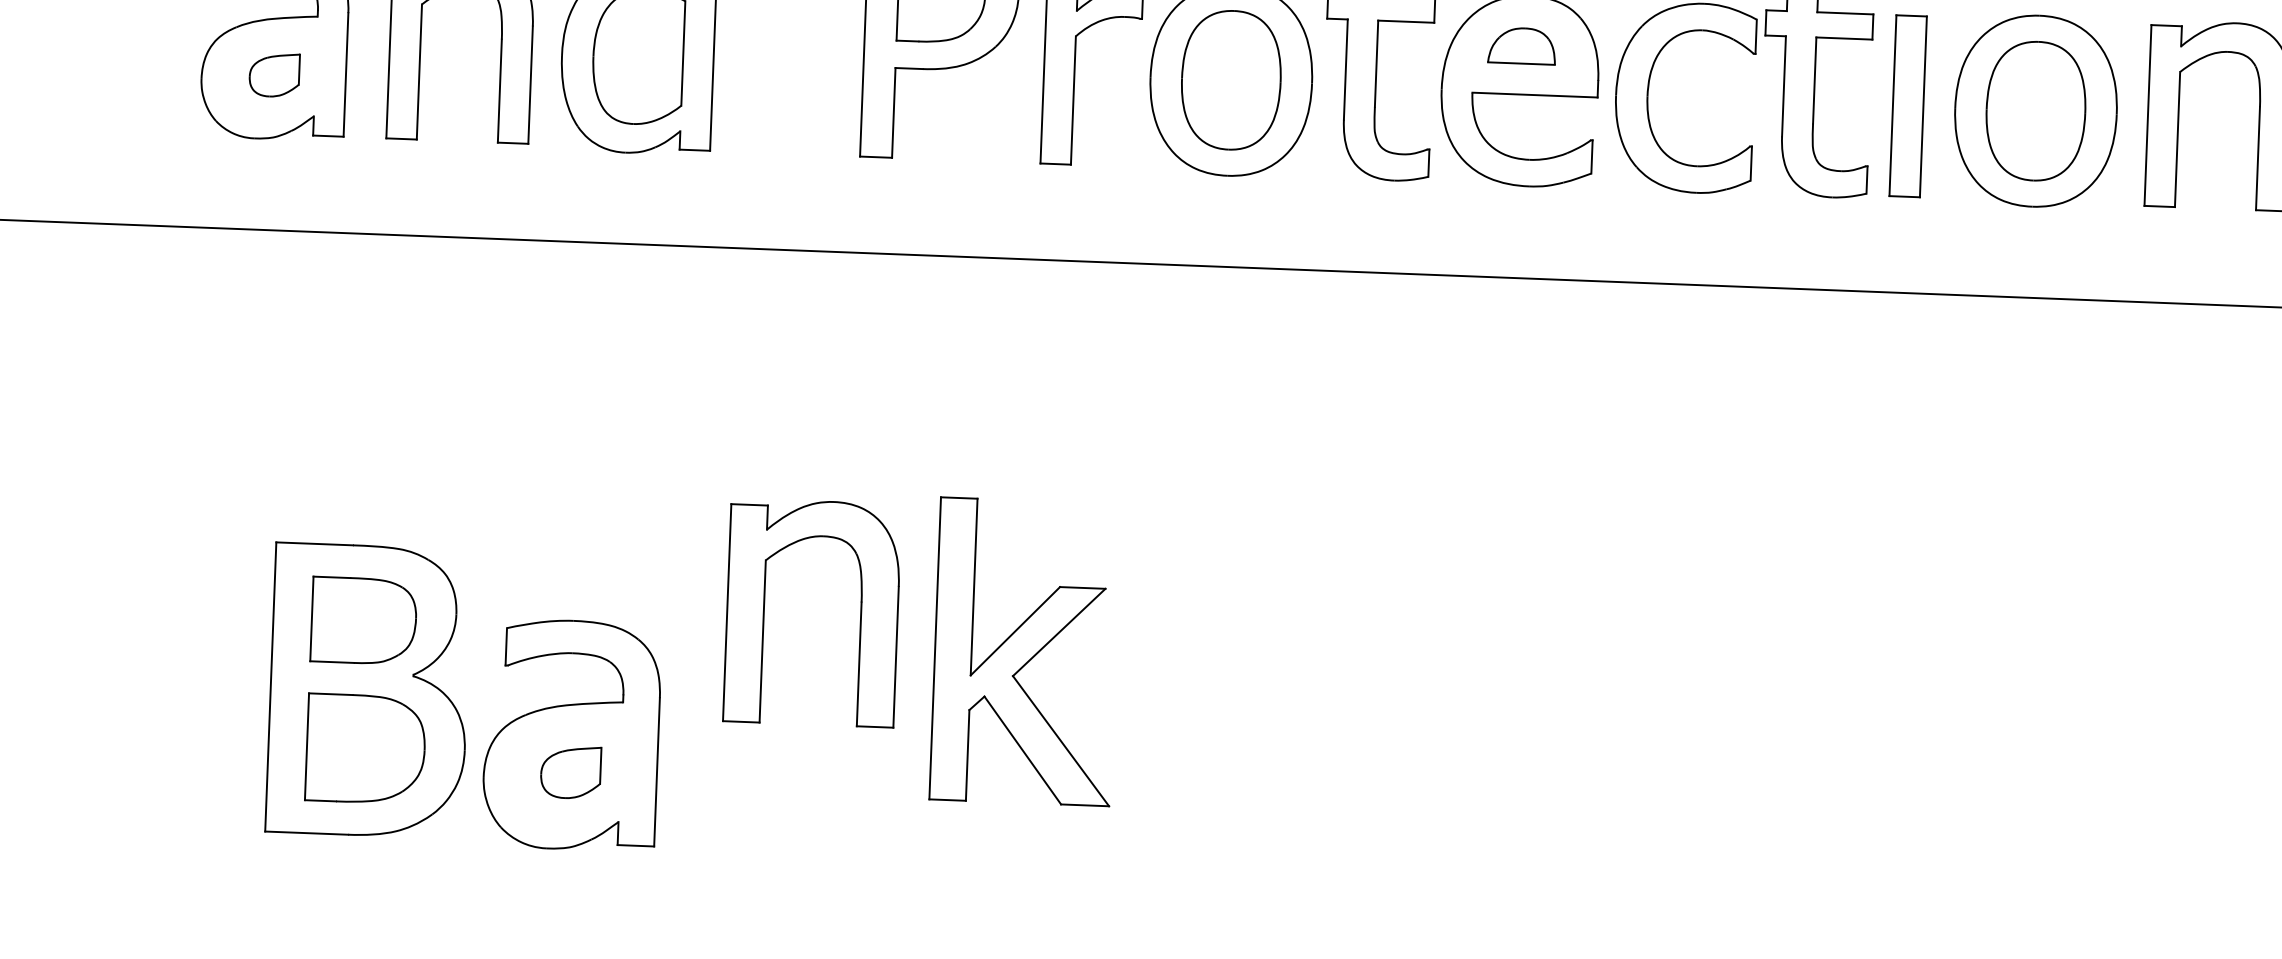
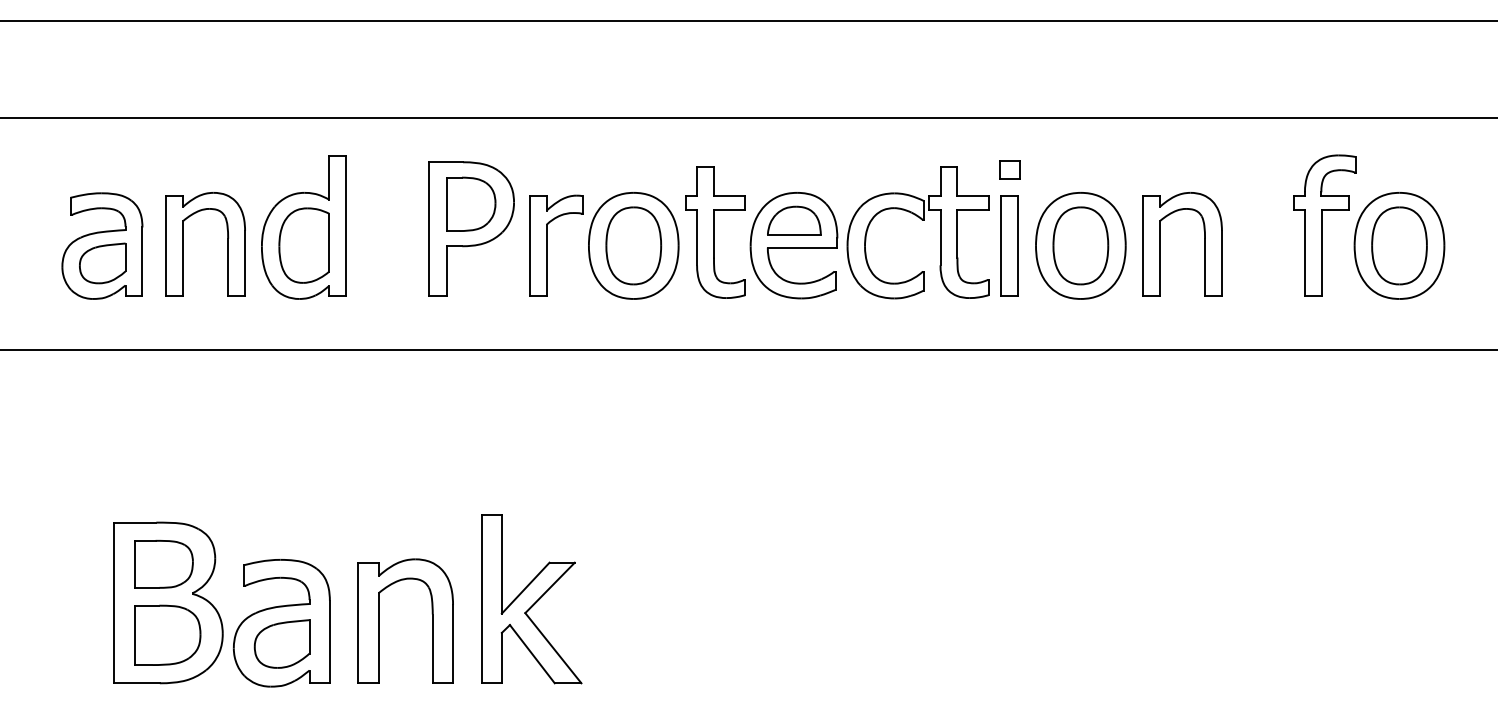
part: (1522, 45) -> (794, 220), size x1.43
part: (273, 75) -> (102, 263), size x1.67
part: (765, 609) -> (379, 620), moved
part: (1025, 652) -> (531, 599), moved
part: (569, 771) -> (281, 643), size x1.67

